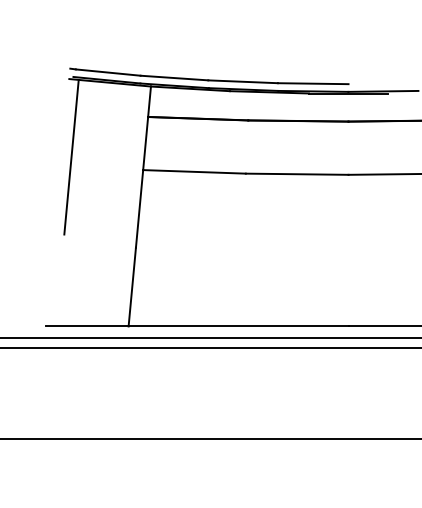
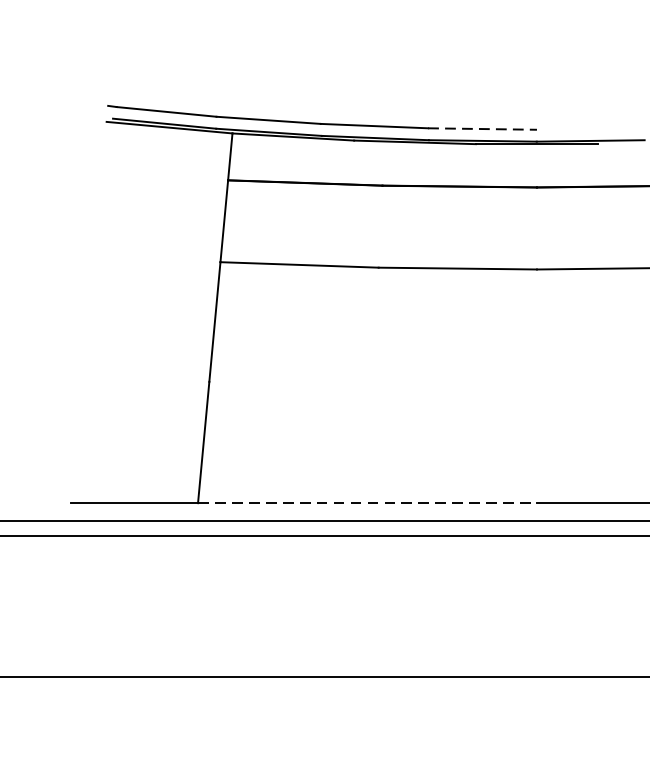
line: (313, 83) -> (482, 128), solid -> dashed
line: (71, 157) -> (110, 242), removed
line: (238, 326) -> (367, 503), solid -> dashed

